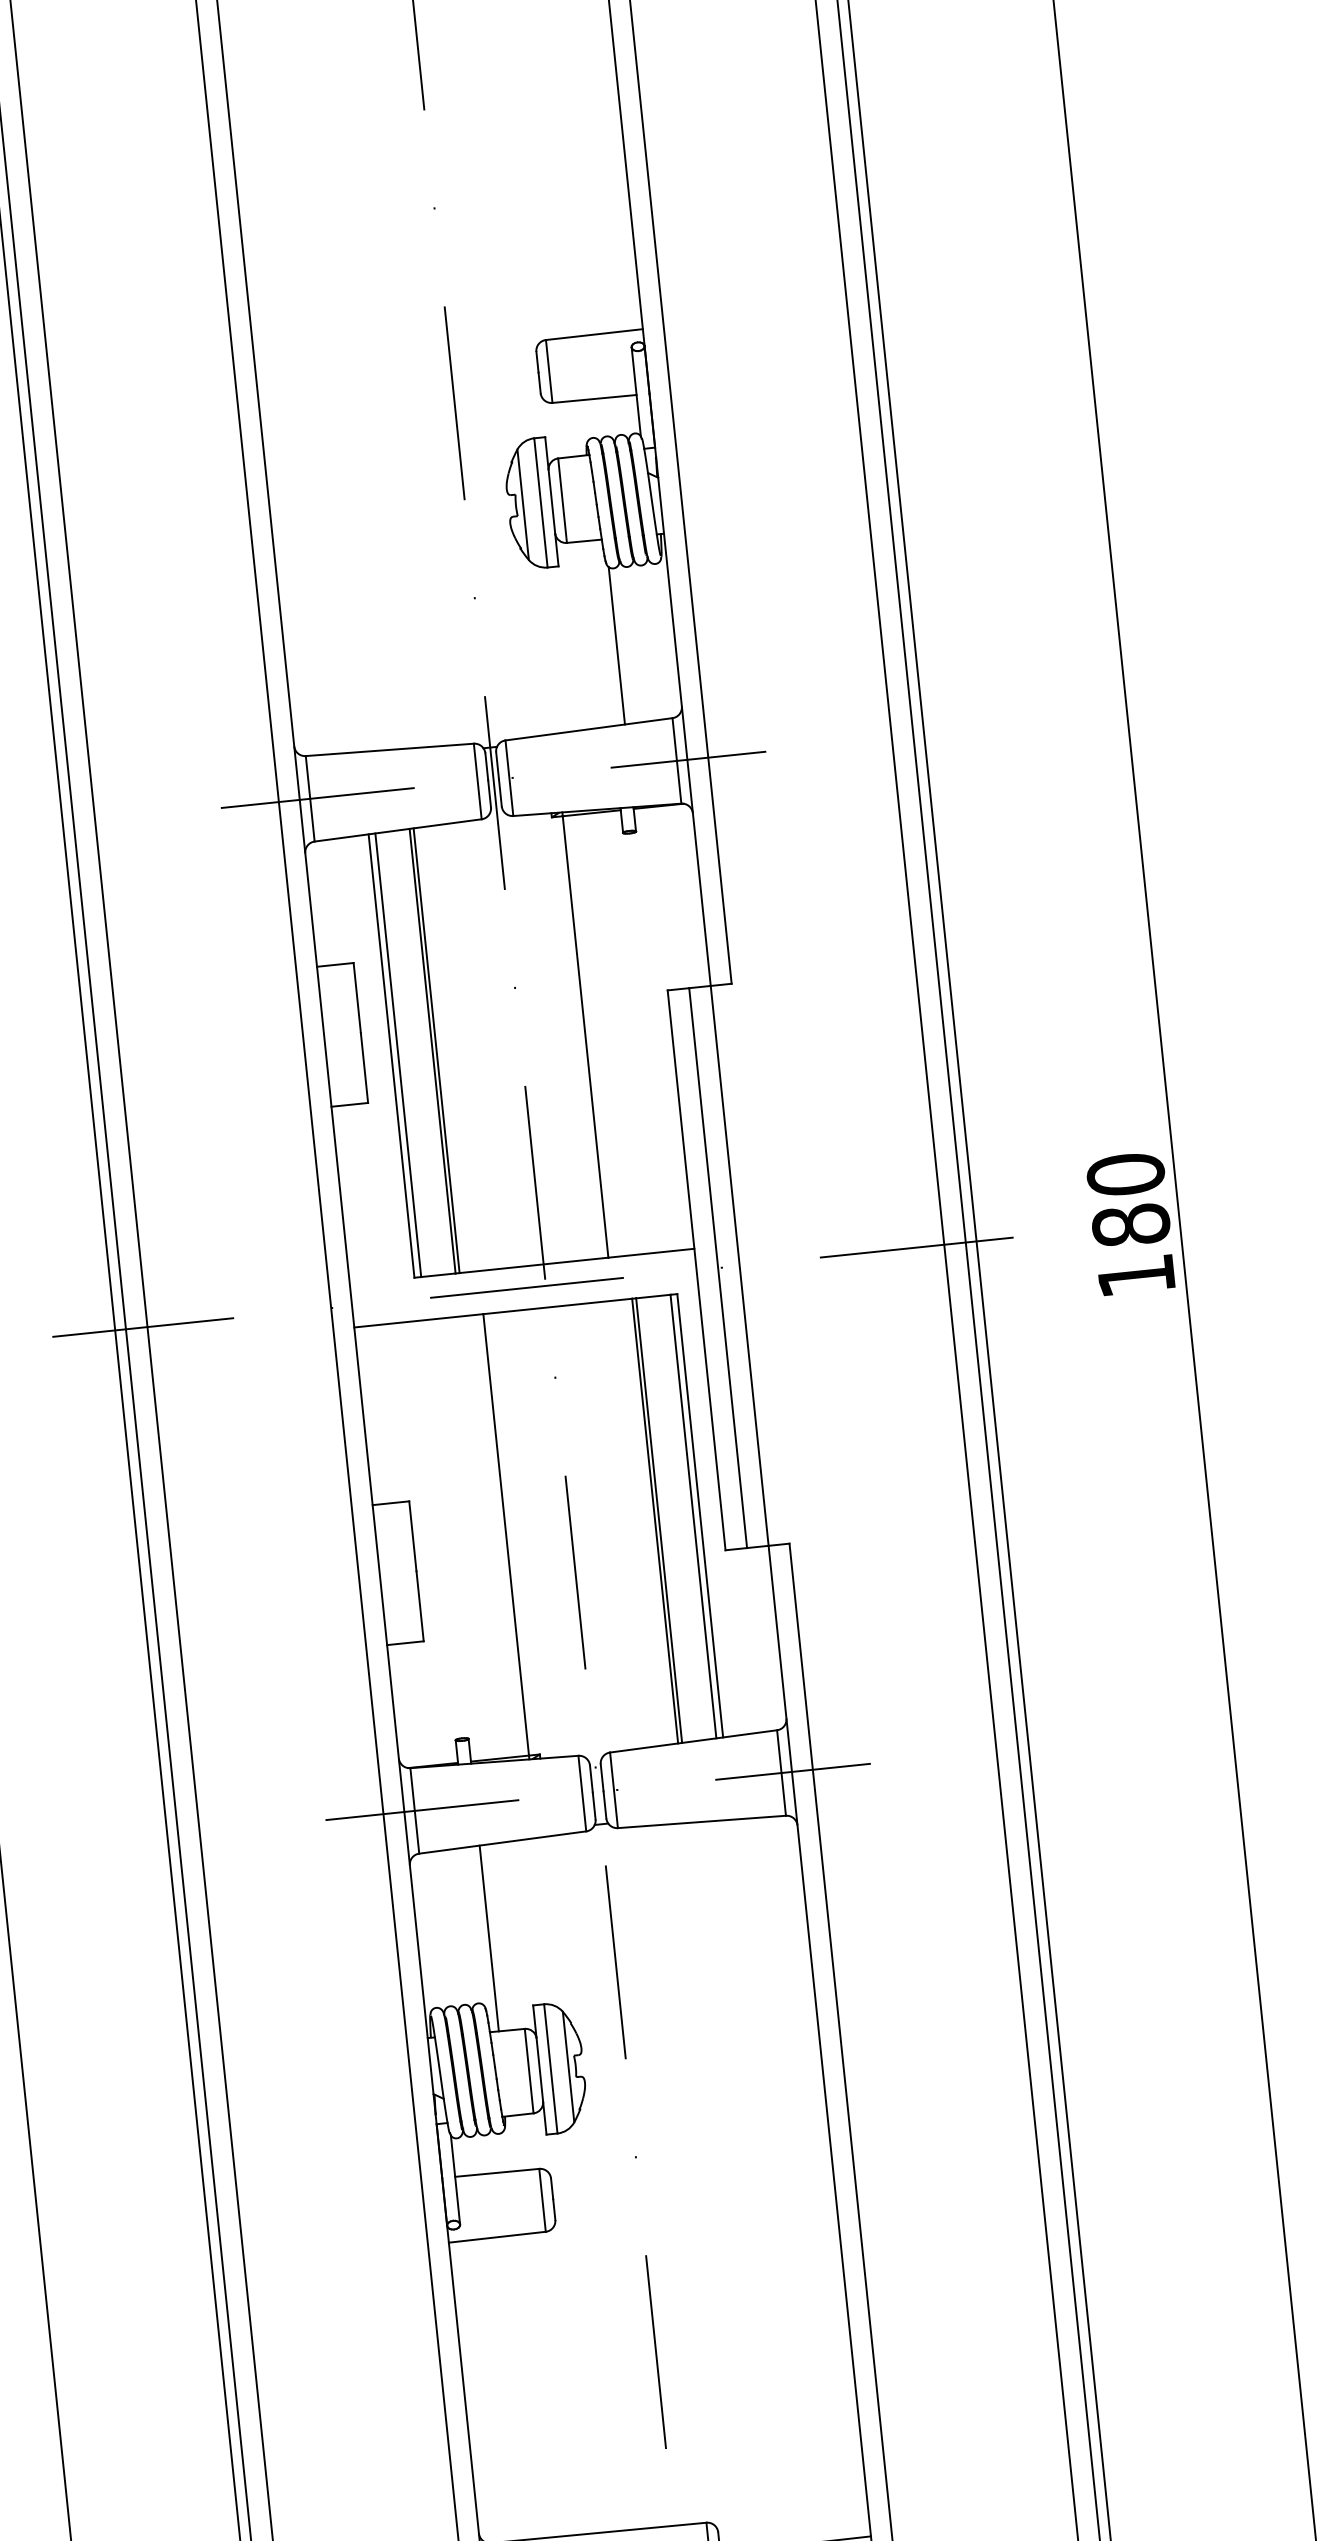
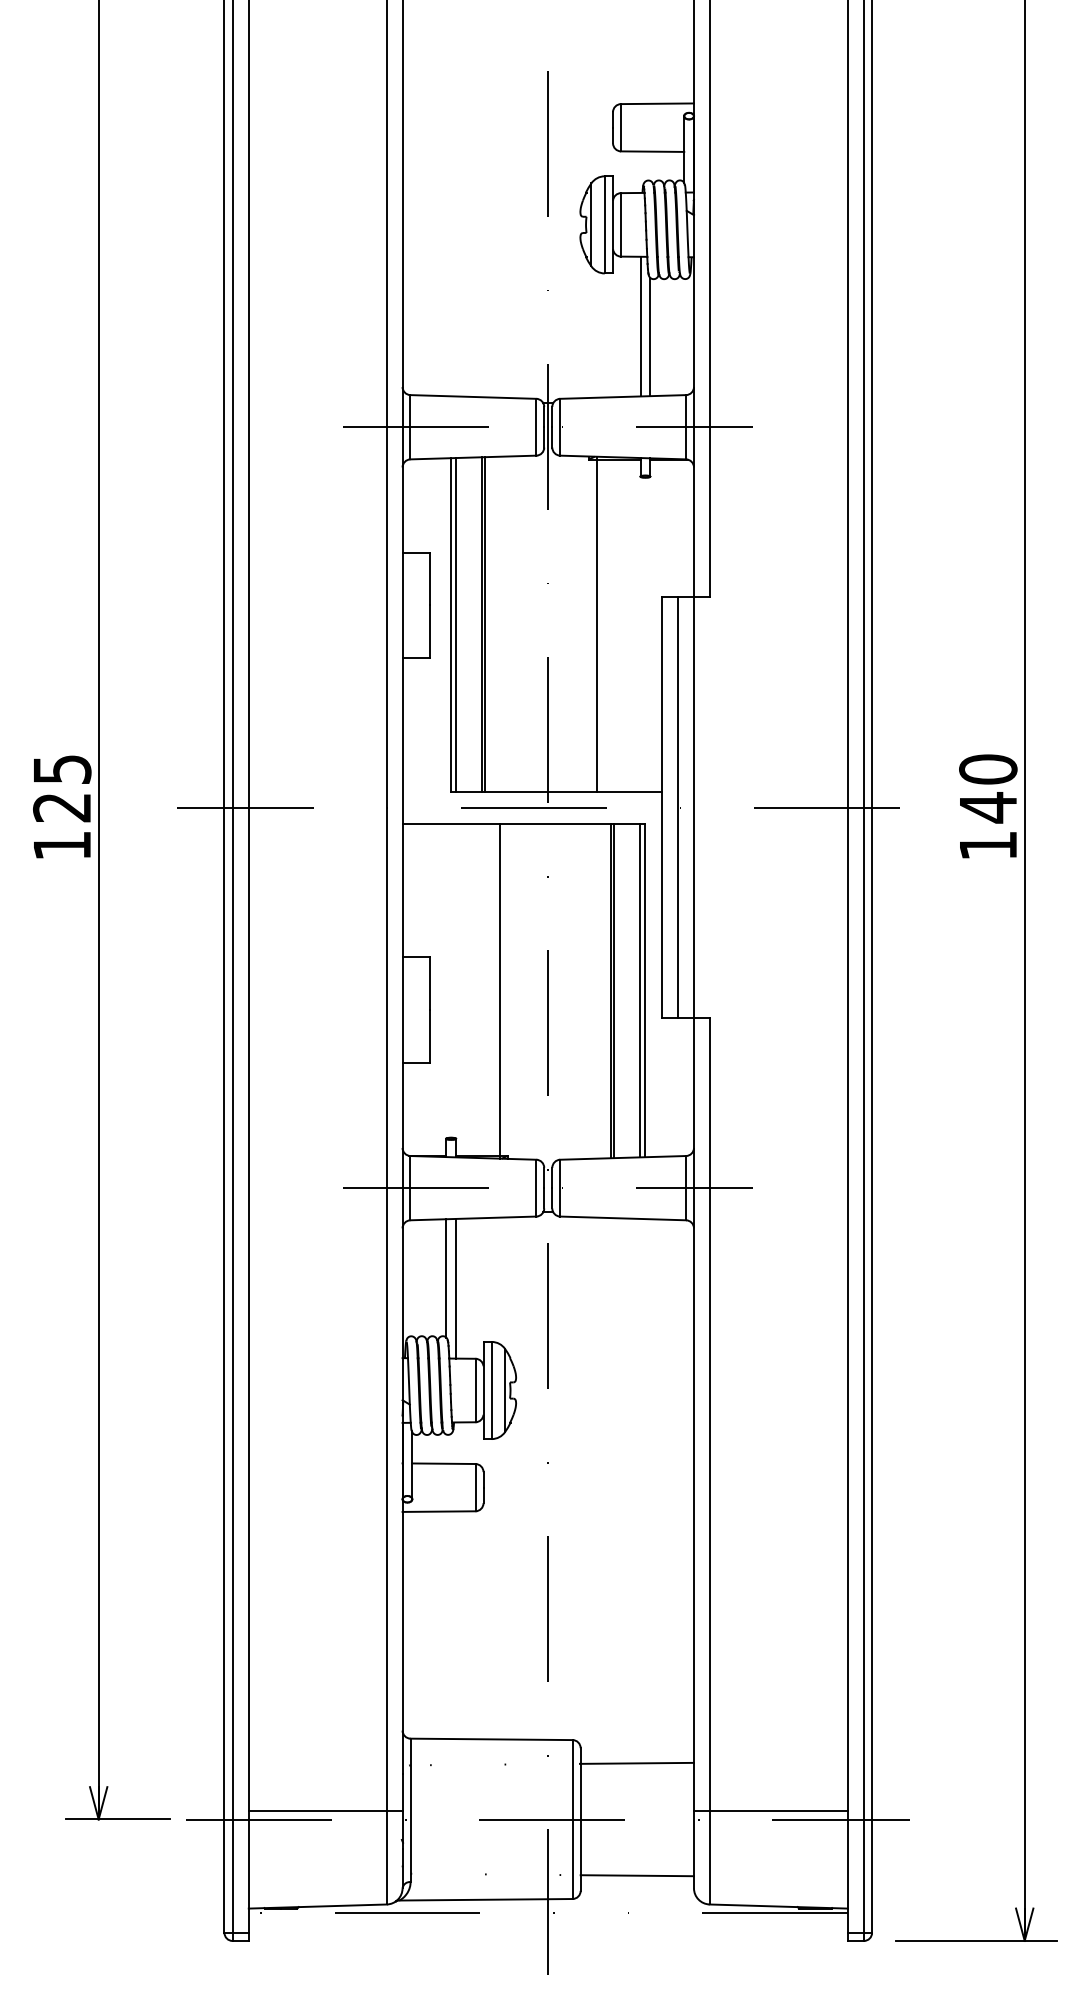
line: (602, 633) -> (640, 326), added
text: (1131, 1225) -> (988, 807), 180 -> 140
line: (475, 1926) -> (446, 1278), added

